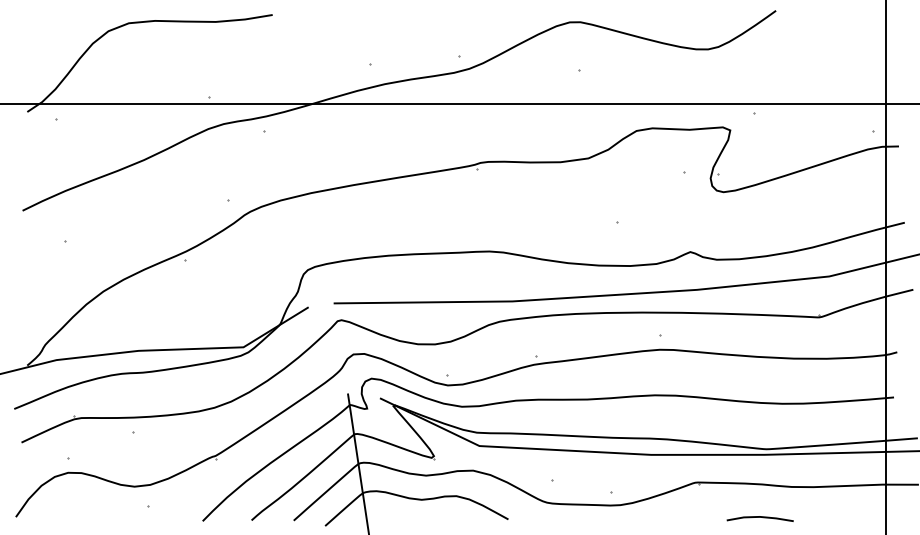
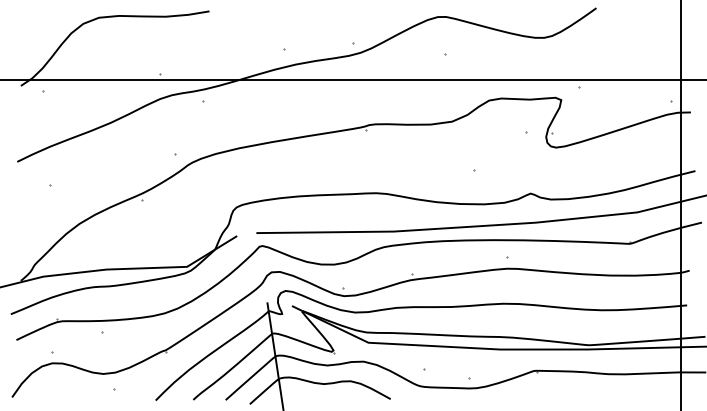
line: (759, 518) -> (583, 398), removed

